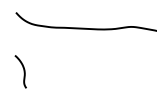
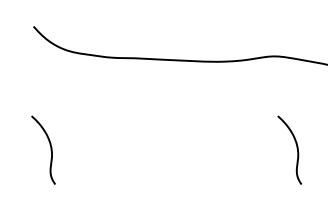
curve: (141, 71) -> (295, 149), added

